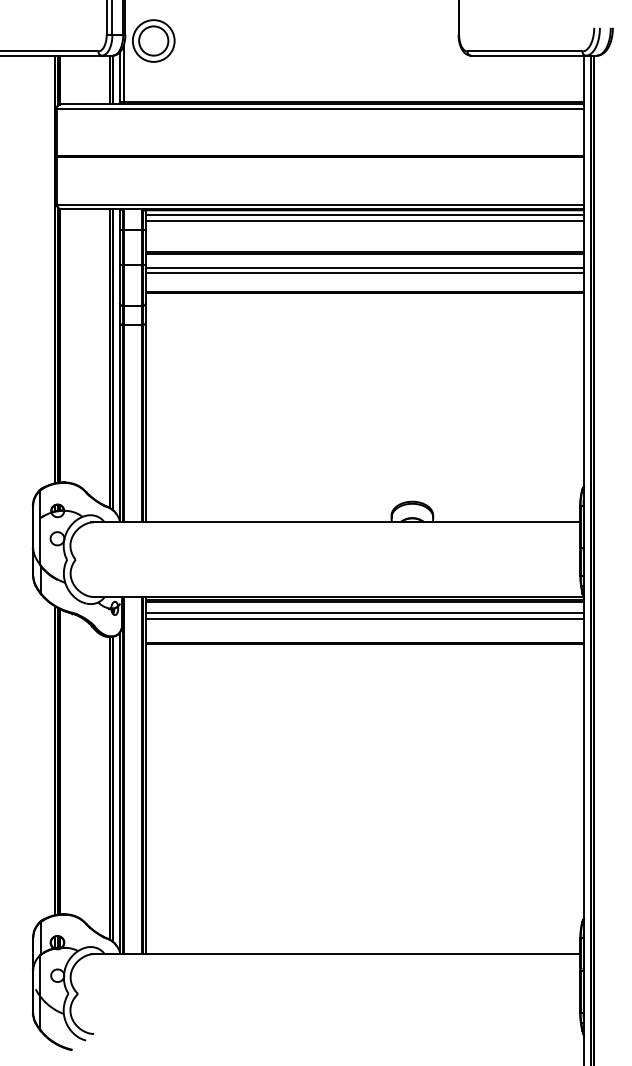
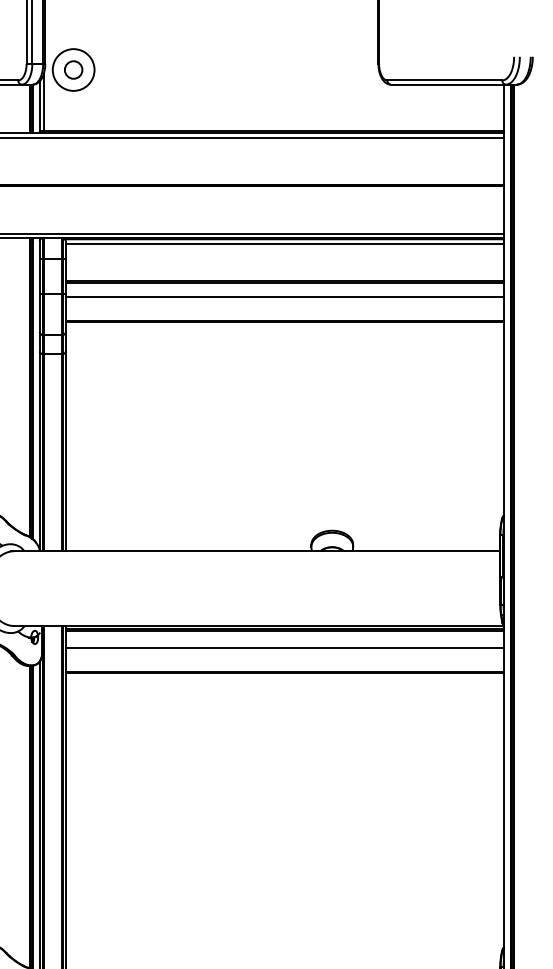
circle: (153, 40) -> (73, 69), size x0.6
line: (365, 220) -> (285, 249), removed
line: (365, 273) -> (285, 302), removed
line: (365, 613) -> (285, 642), removed

